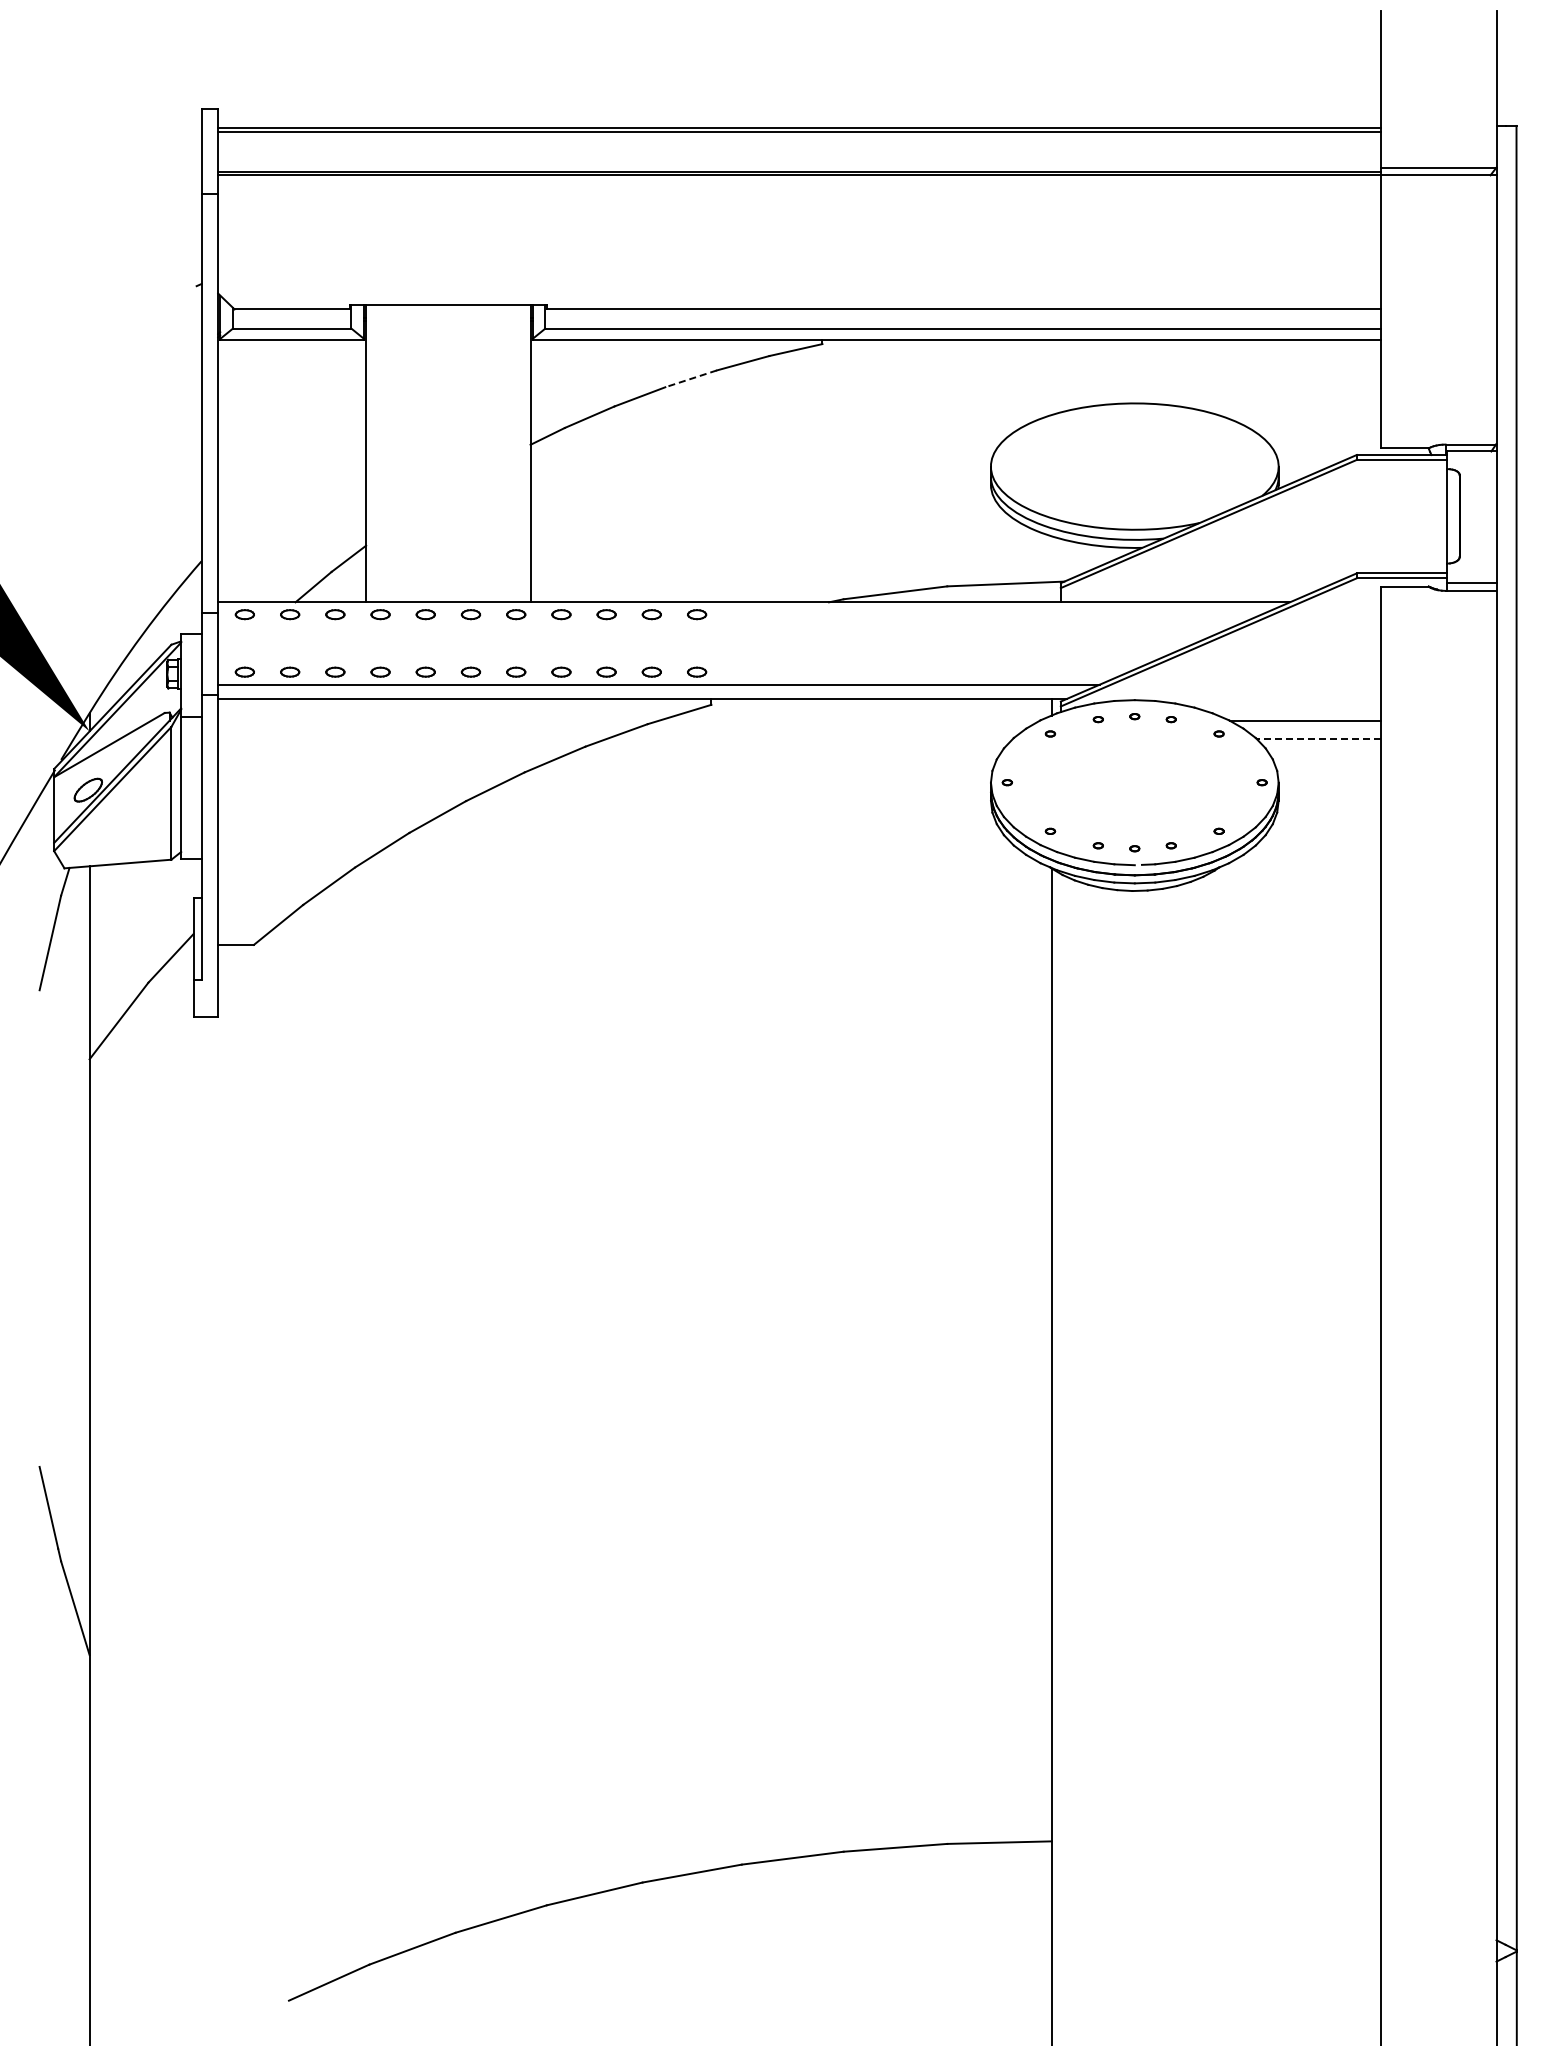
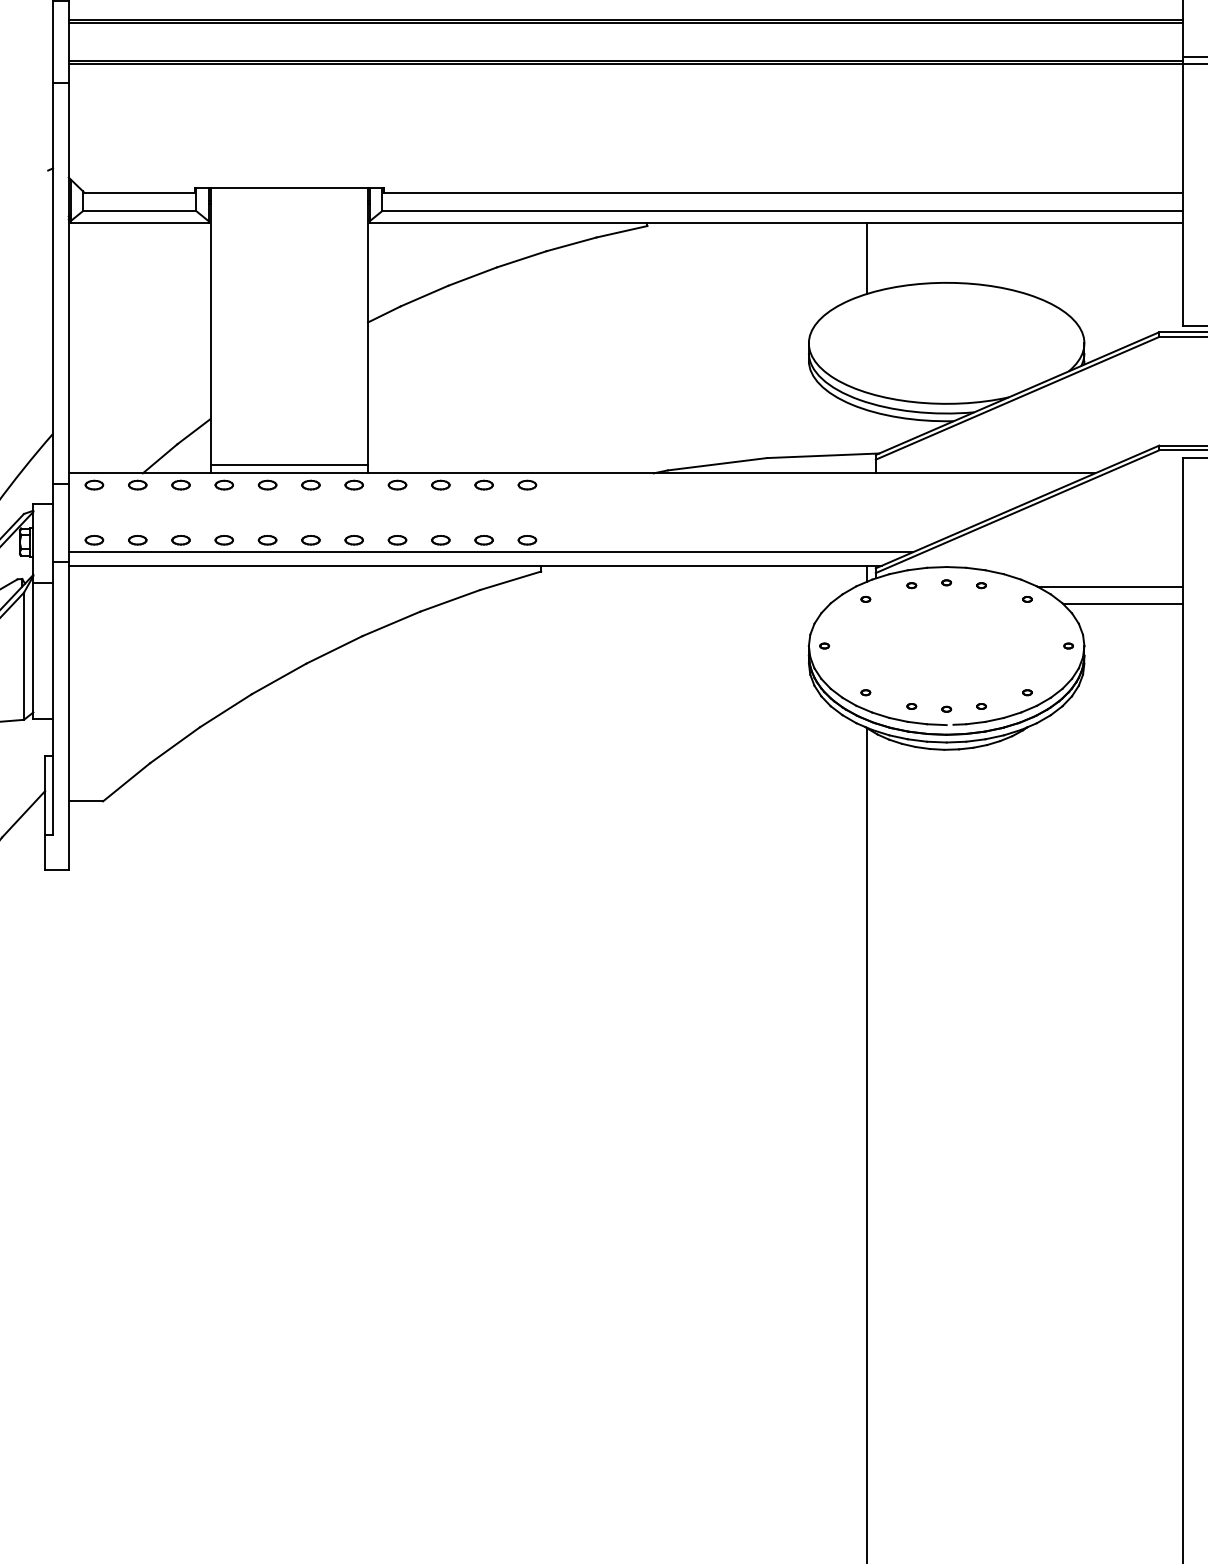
line: (1051, 377) -> (866, 258), added
line: (690, 379) -> (521, 259), dashed -> solid
line: (448, 593) -> (289, 464), added
line: (1318, 739) -> (1122, 604), dashed -> solid

